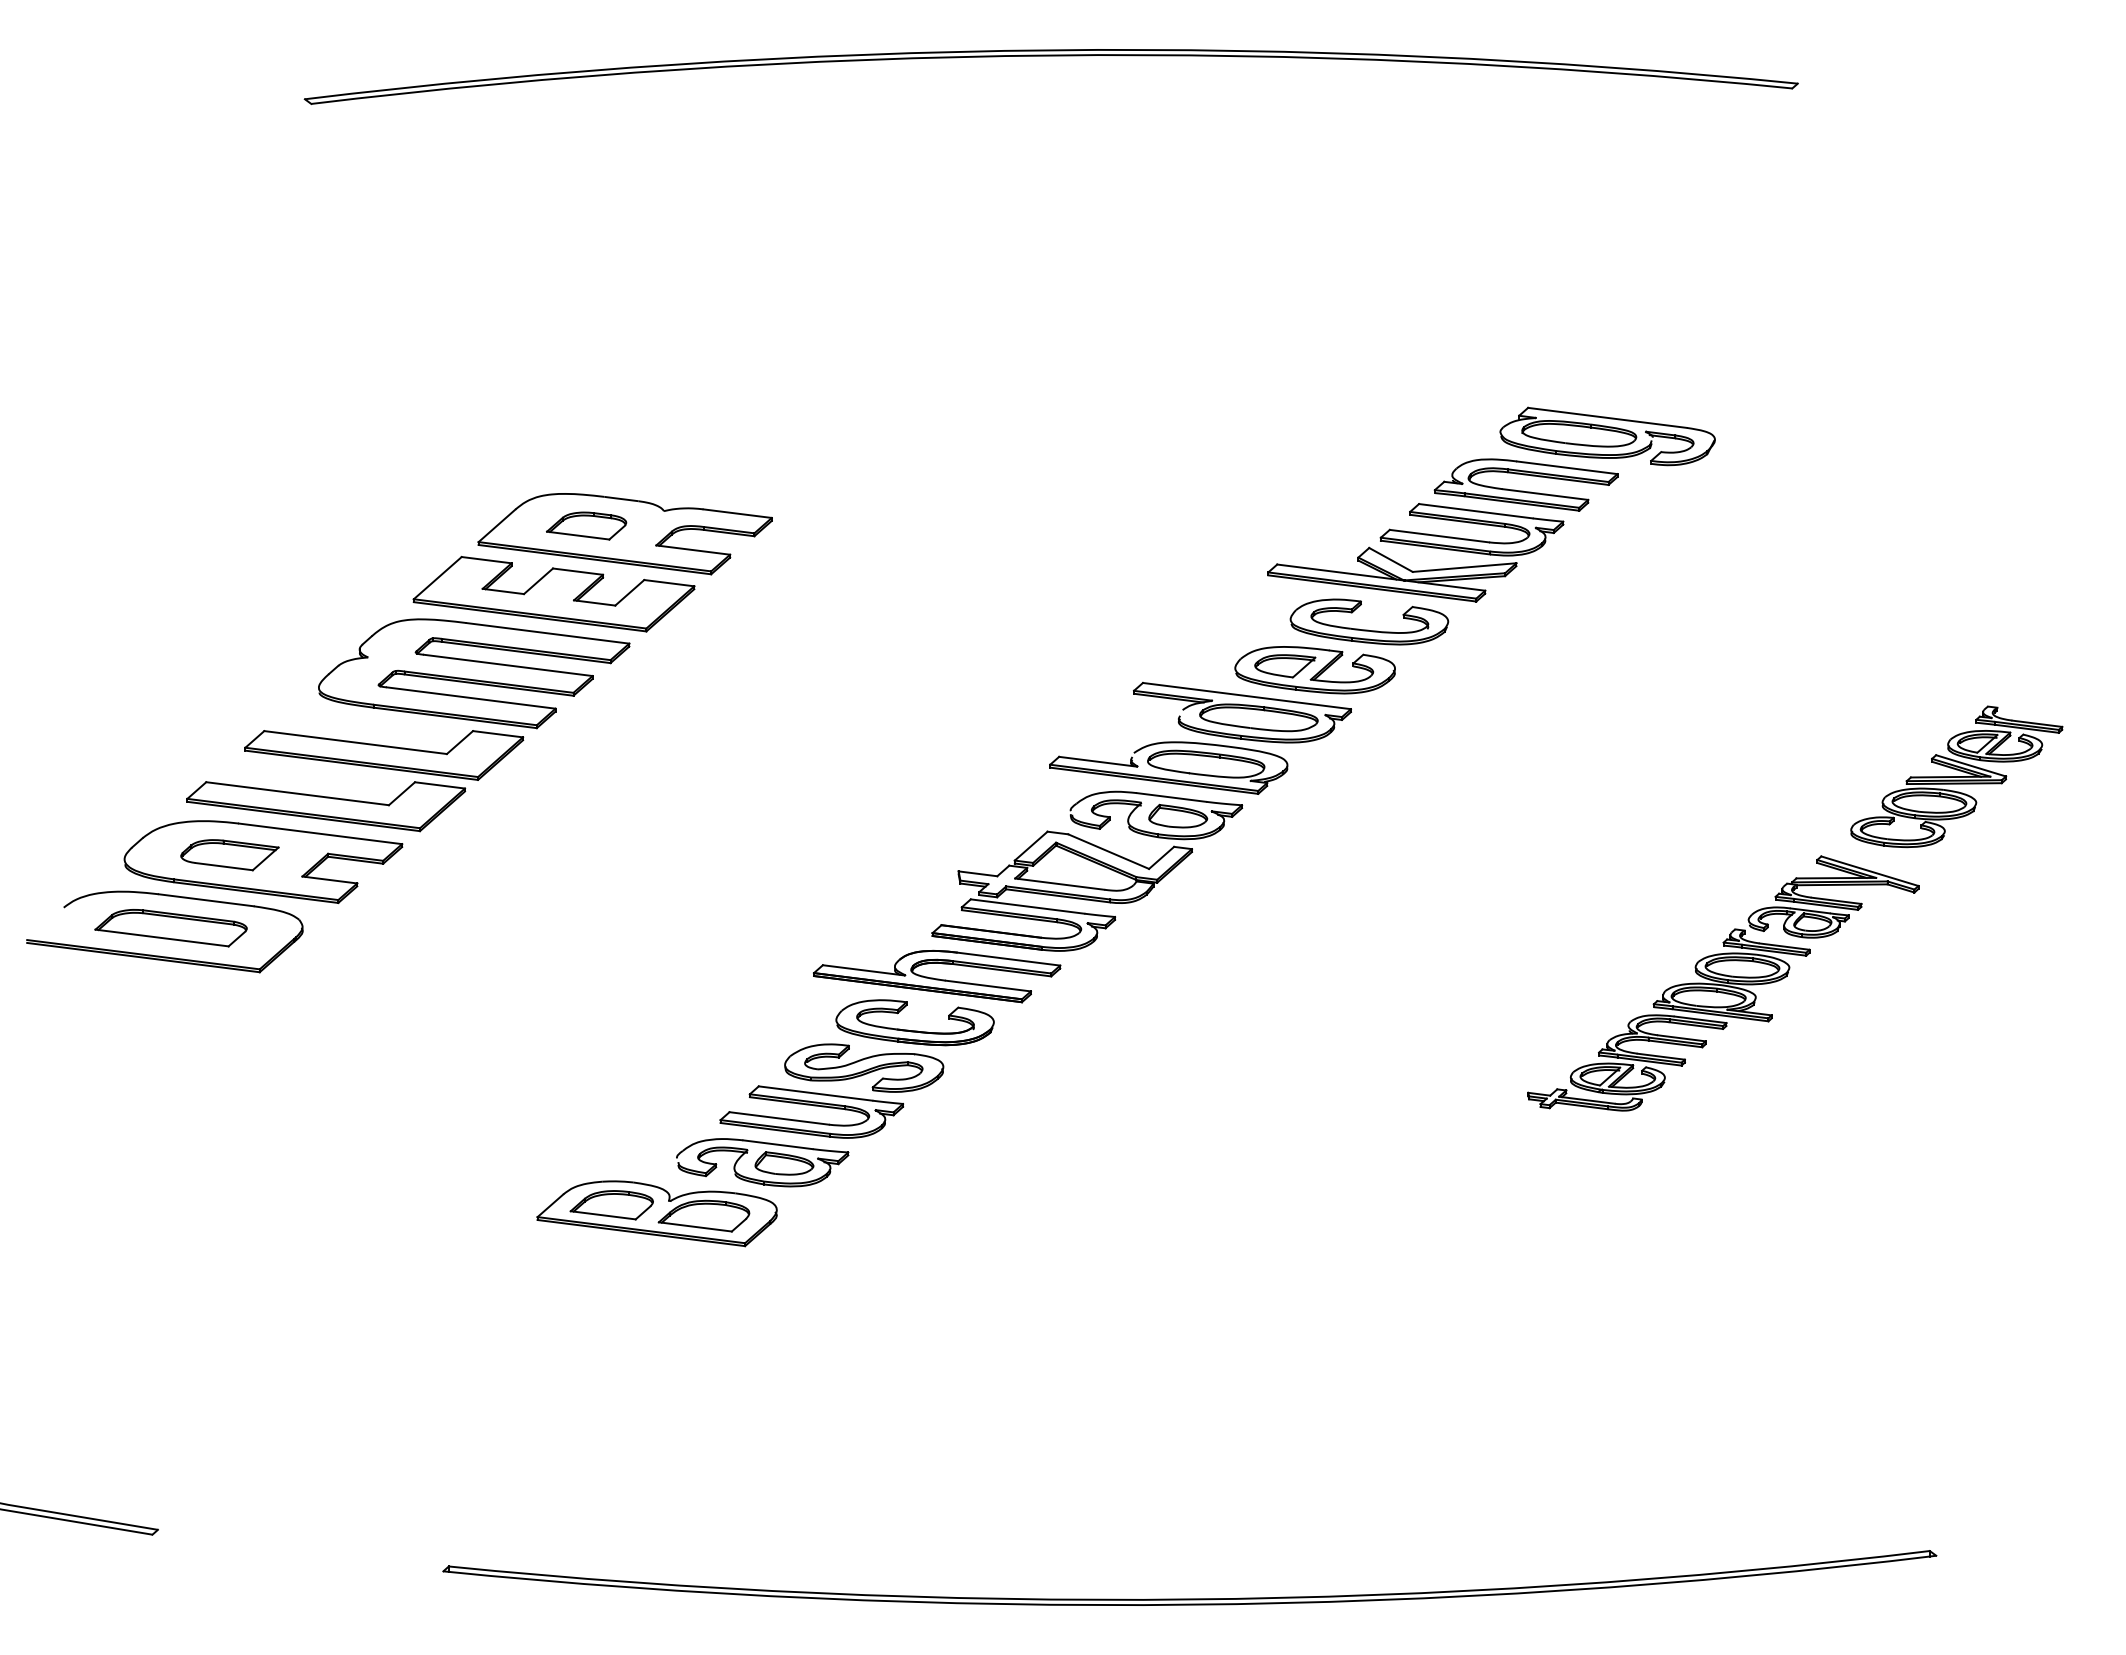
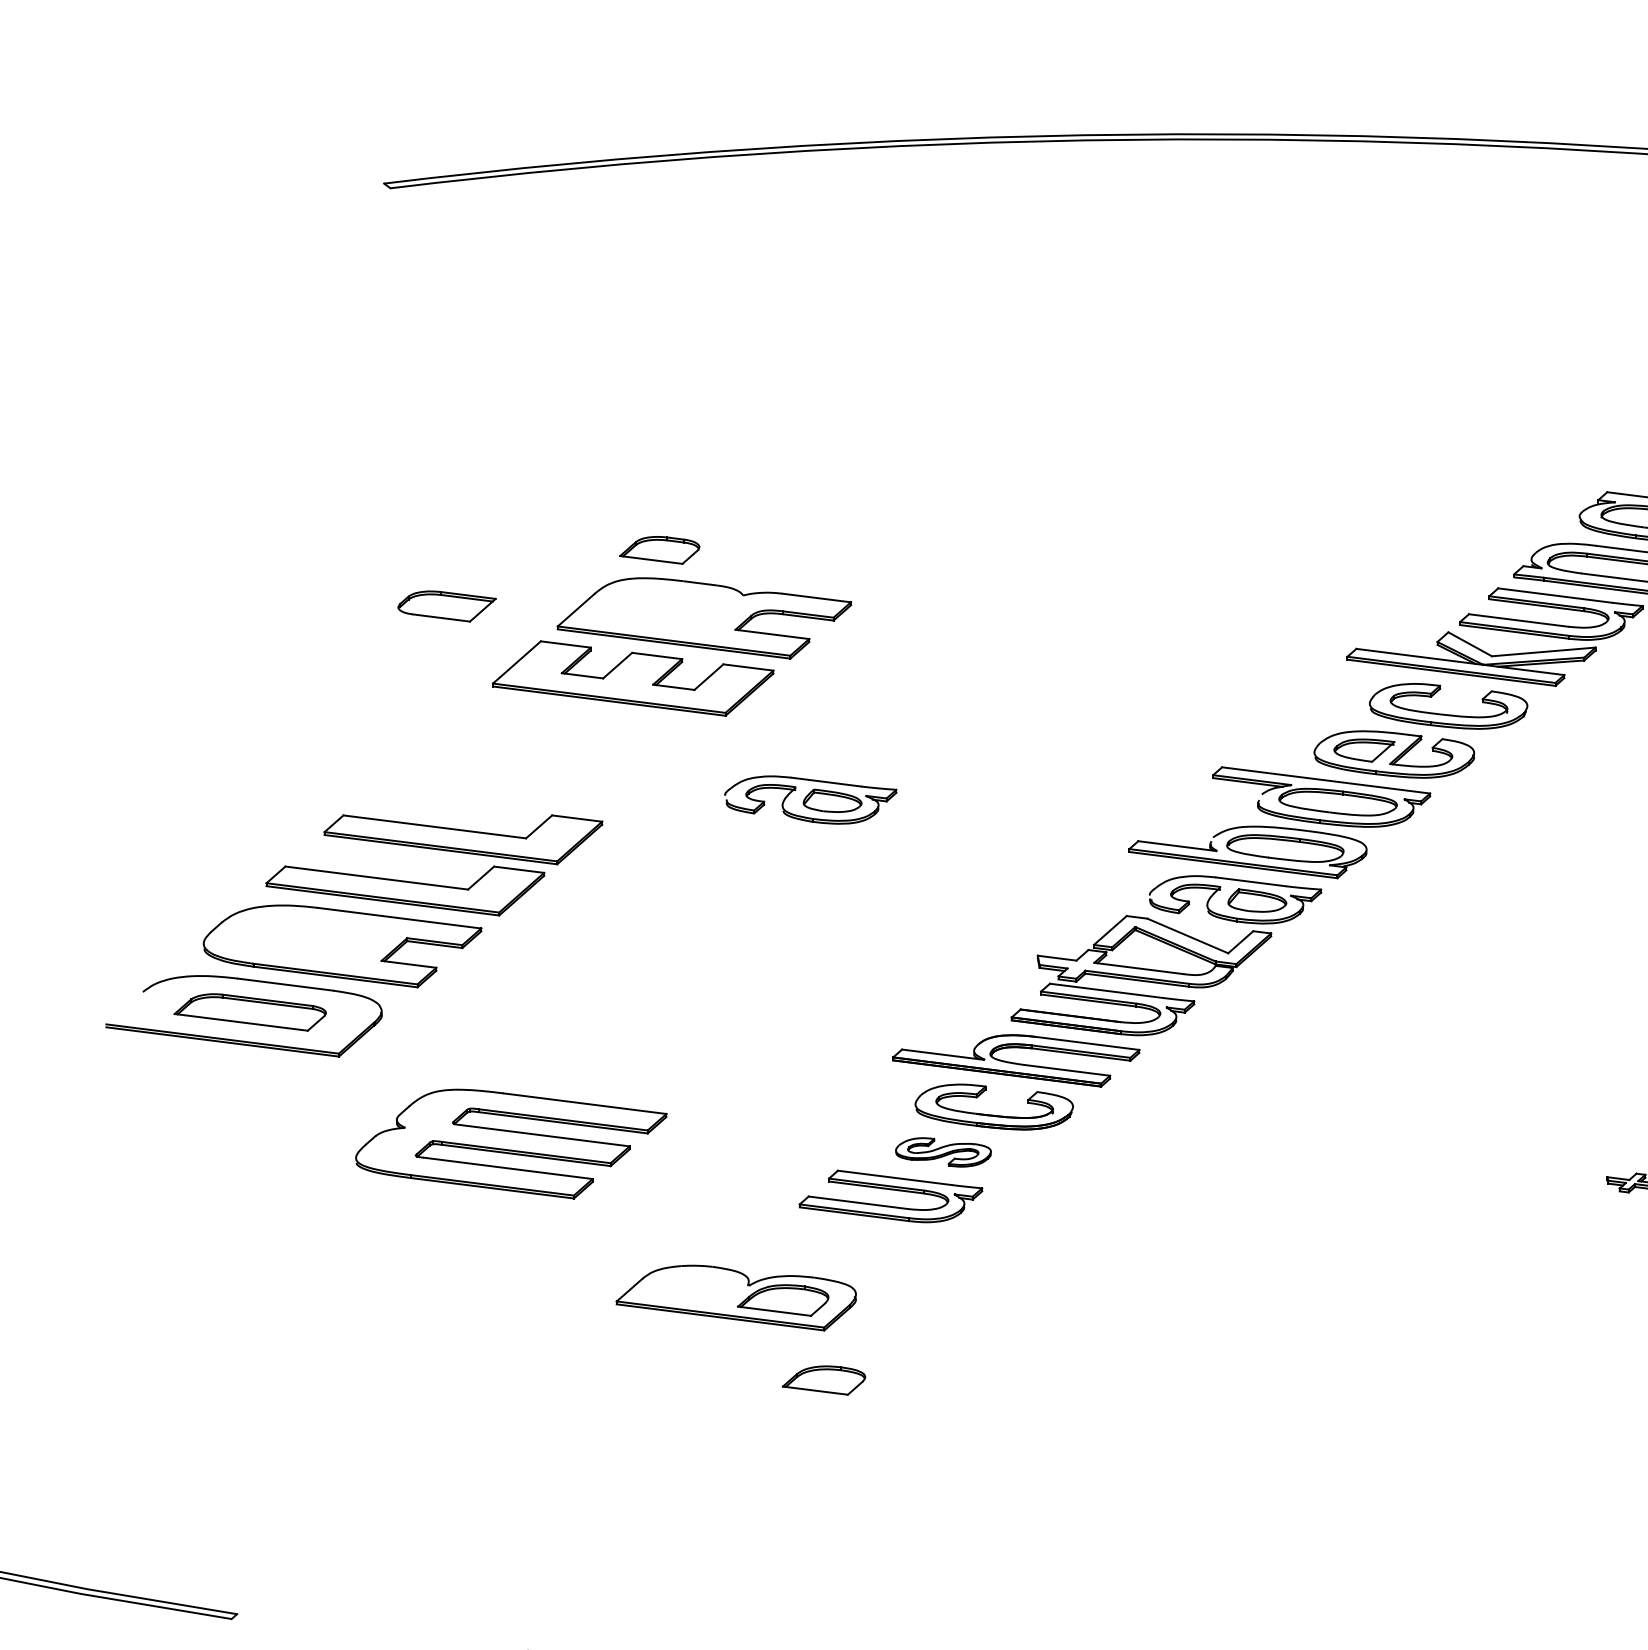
part: (586, 525) -> (659, 549), moved
part: (474, 673) -> (511, 1143), moved
part: (229, 855) -> (446, 606), moved
part: (864, 1067) -> (943, 1151), size x0.6
part: (762, 1162) -> (810, 799), moved
part: (611, 1205) -> (823, 1380), moved

